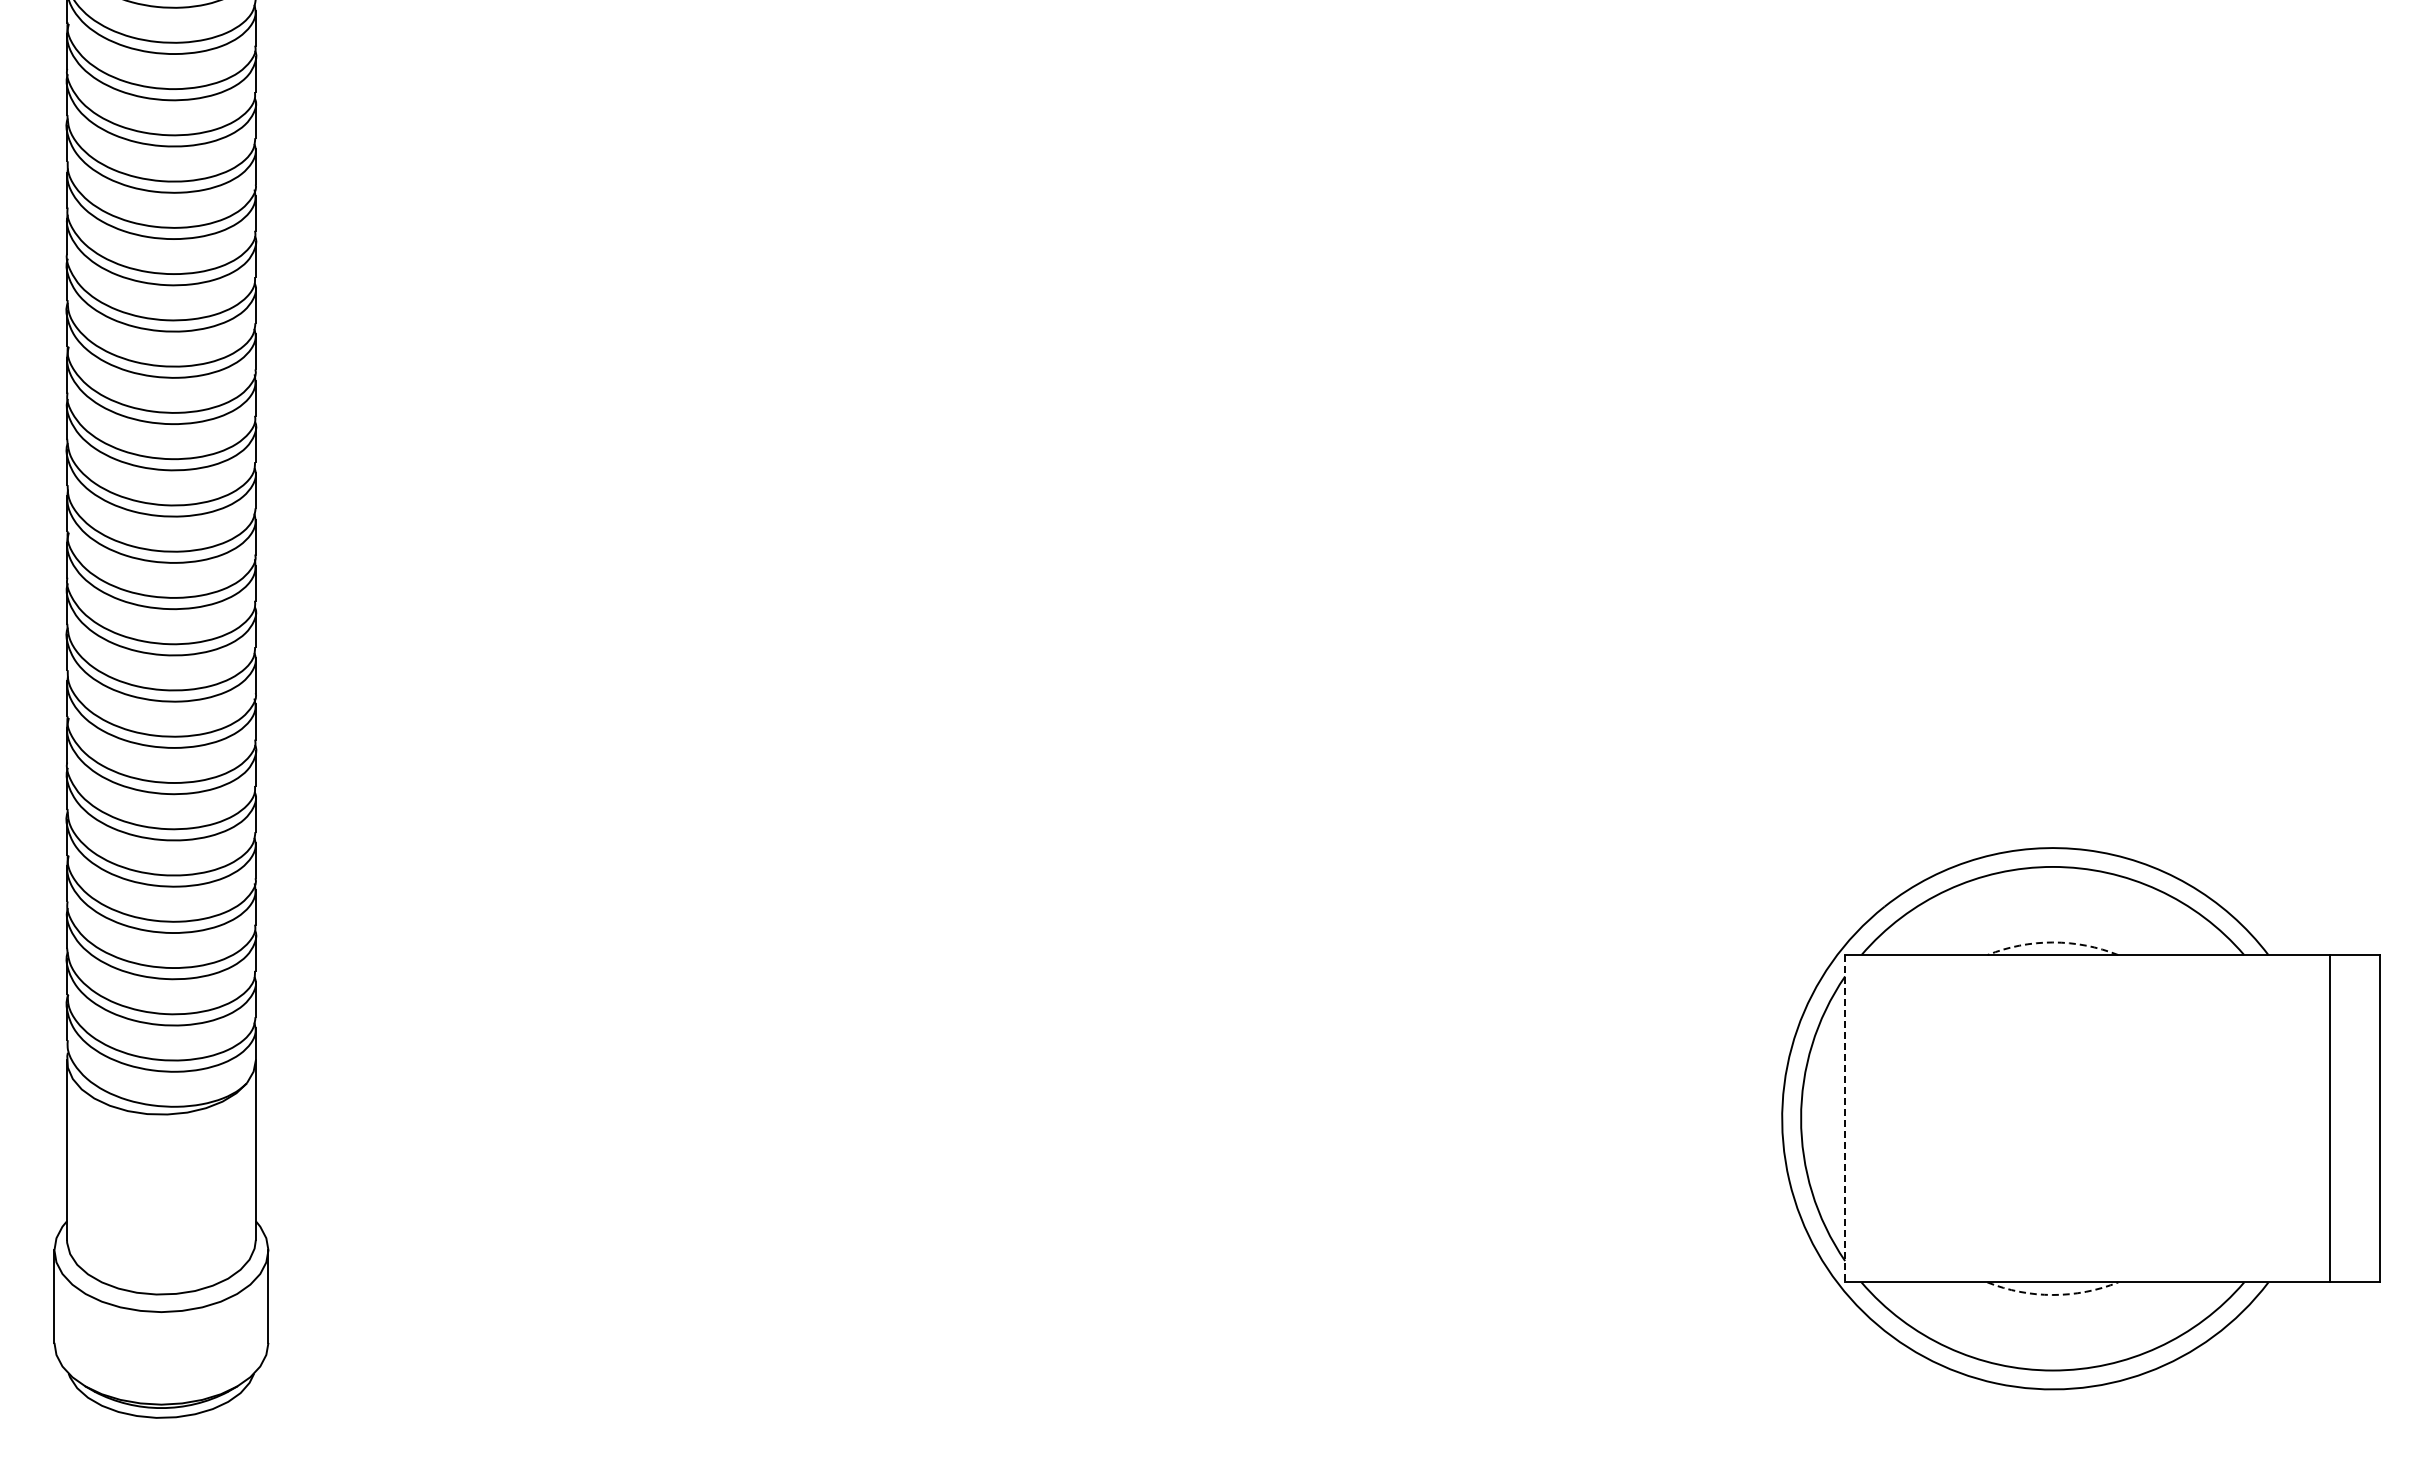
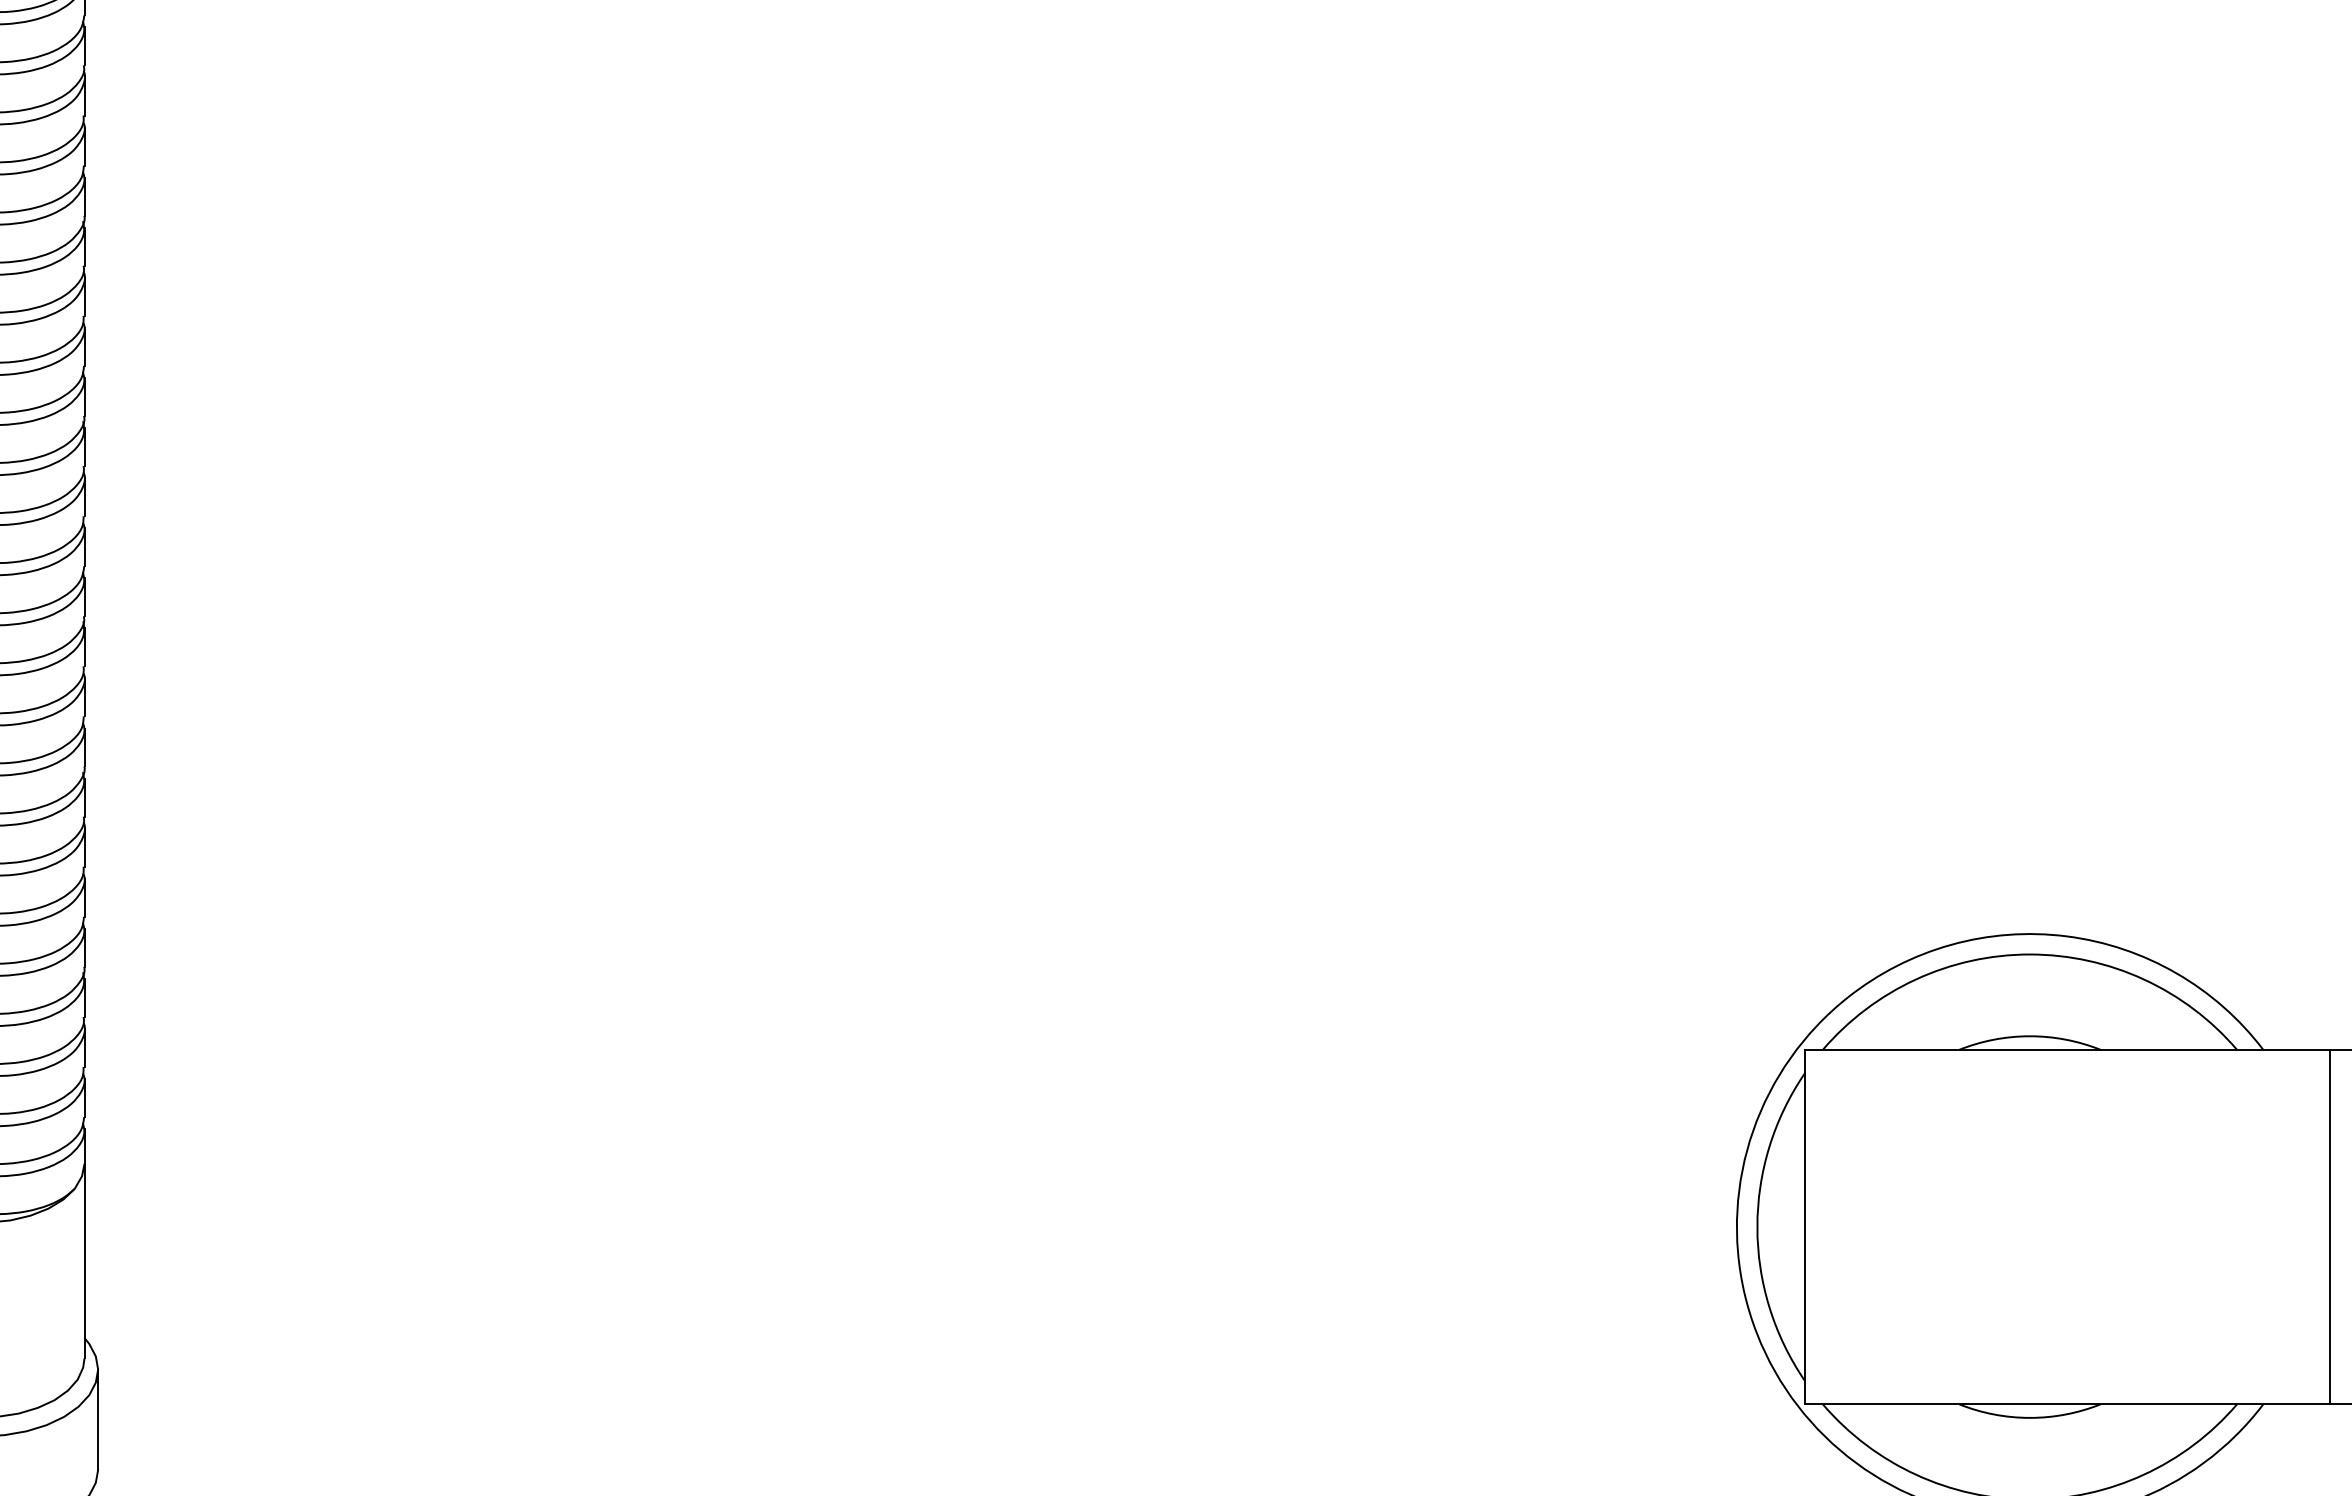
arc: (2052, 942) -> (2029, 1036), dashed -> solid
line: (1845, 1118) -> (1805, 1226), dashed -> solid
arc: (2052, 1294) -> (2029, 1417), dashed -> solid

